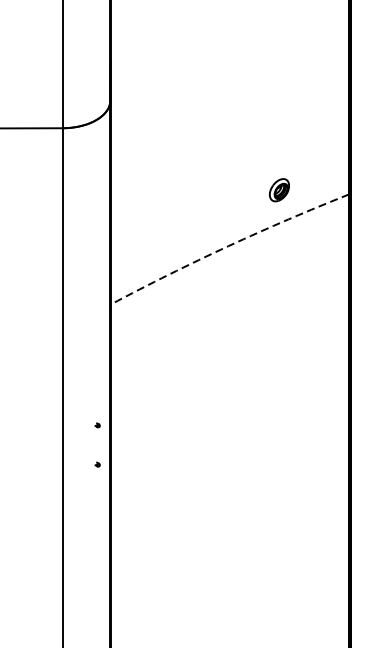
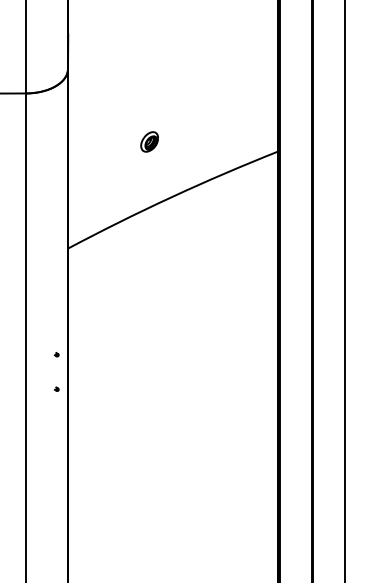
part: (279, 189) -> (149, 141), moved
arc: (228, 246) -> (171, 197), dashed -> solid

